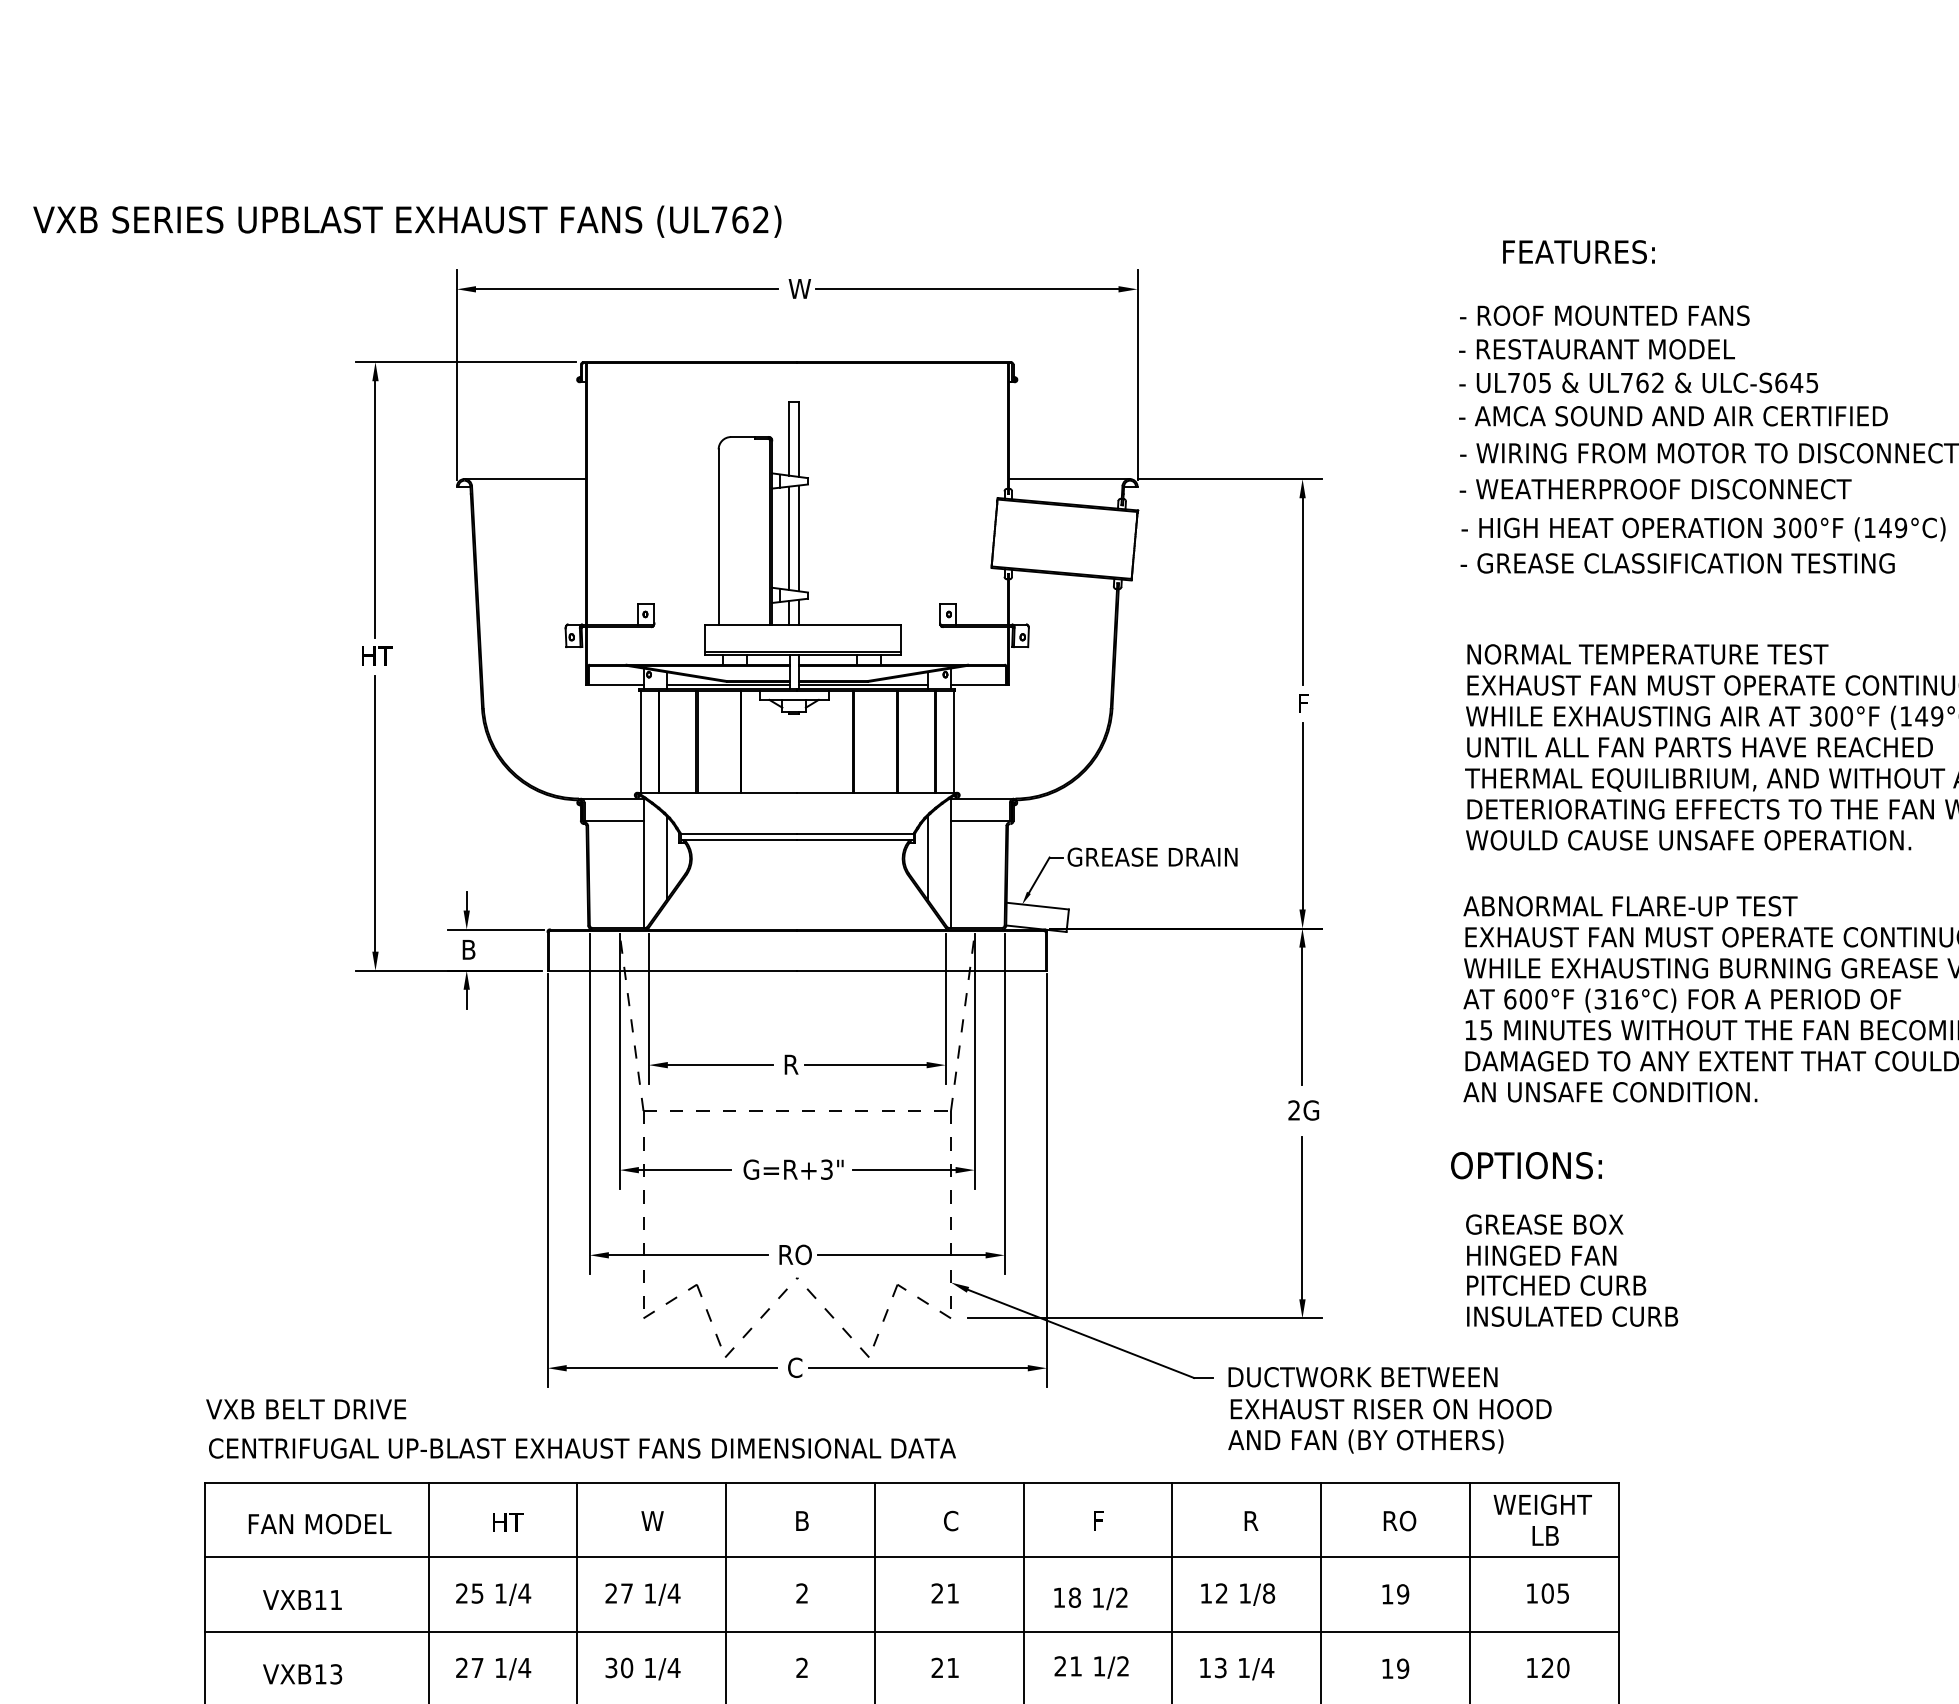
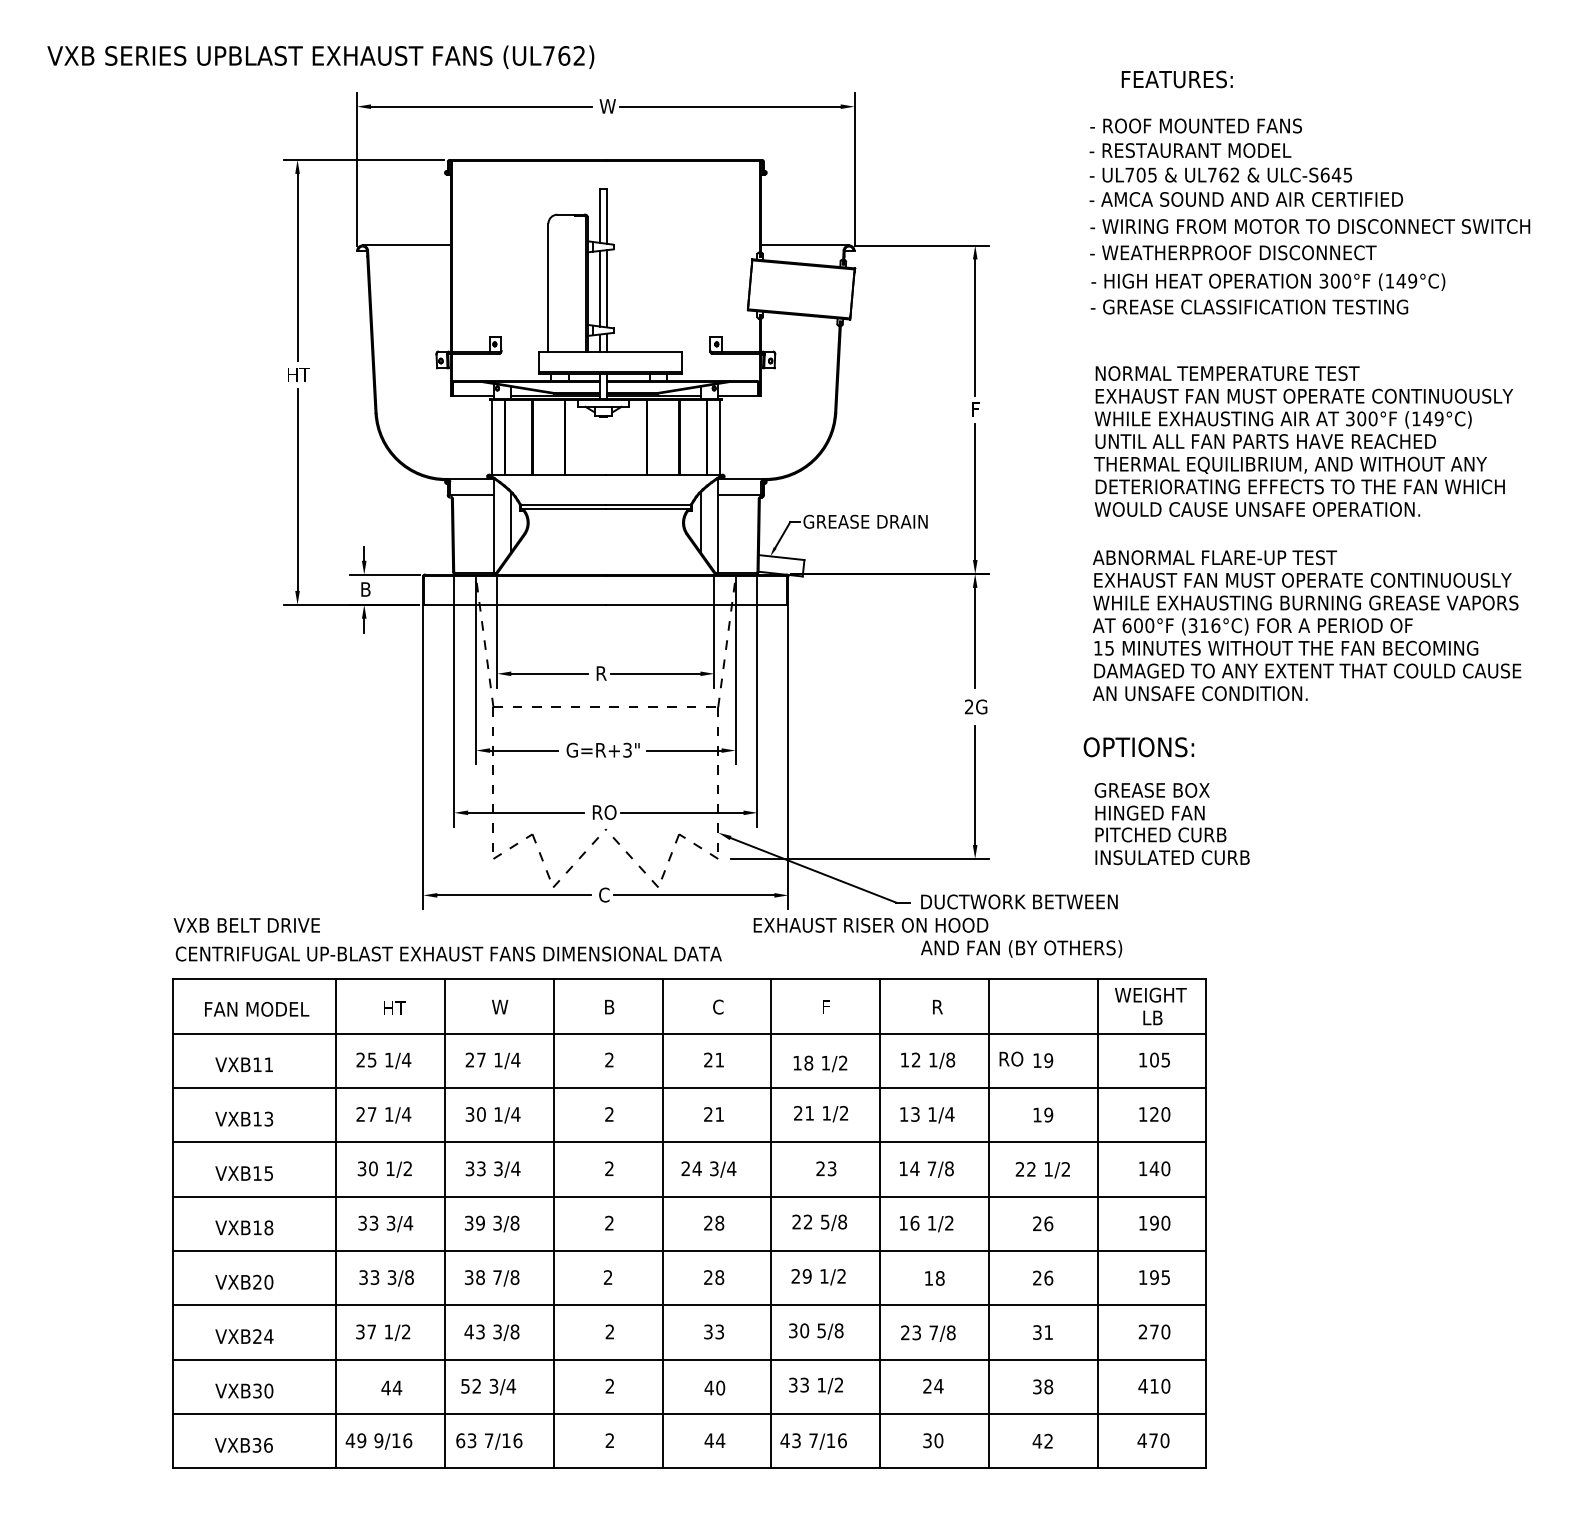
text: (1390, 1408) -> (870, 924), moved
text: (1400, 1520) -> (1011, 1058), moved

